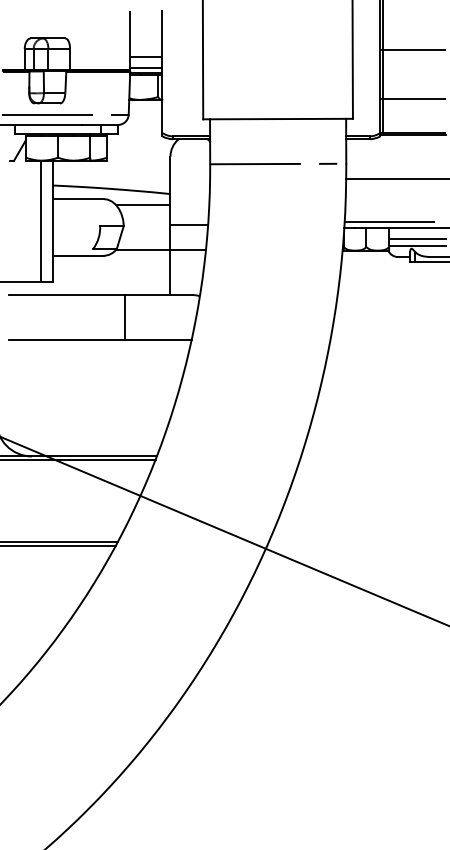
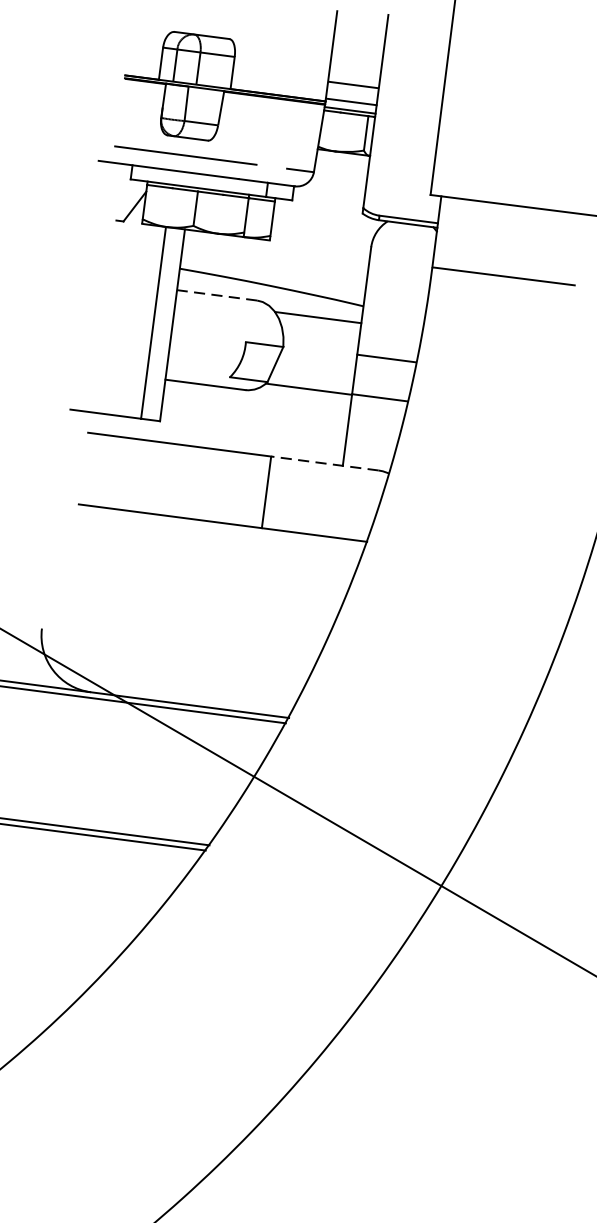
line: (77, 199) -> (215, 295), solid -> dashed
line: (158, 295) -> (323, 464), solid -> dashed

